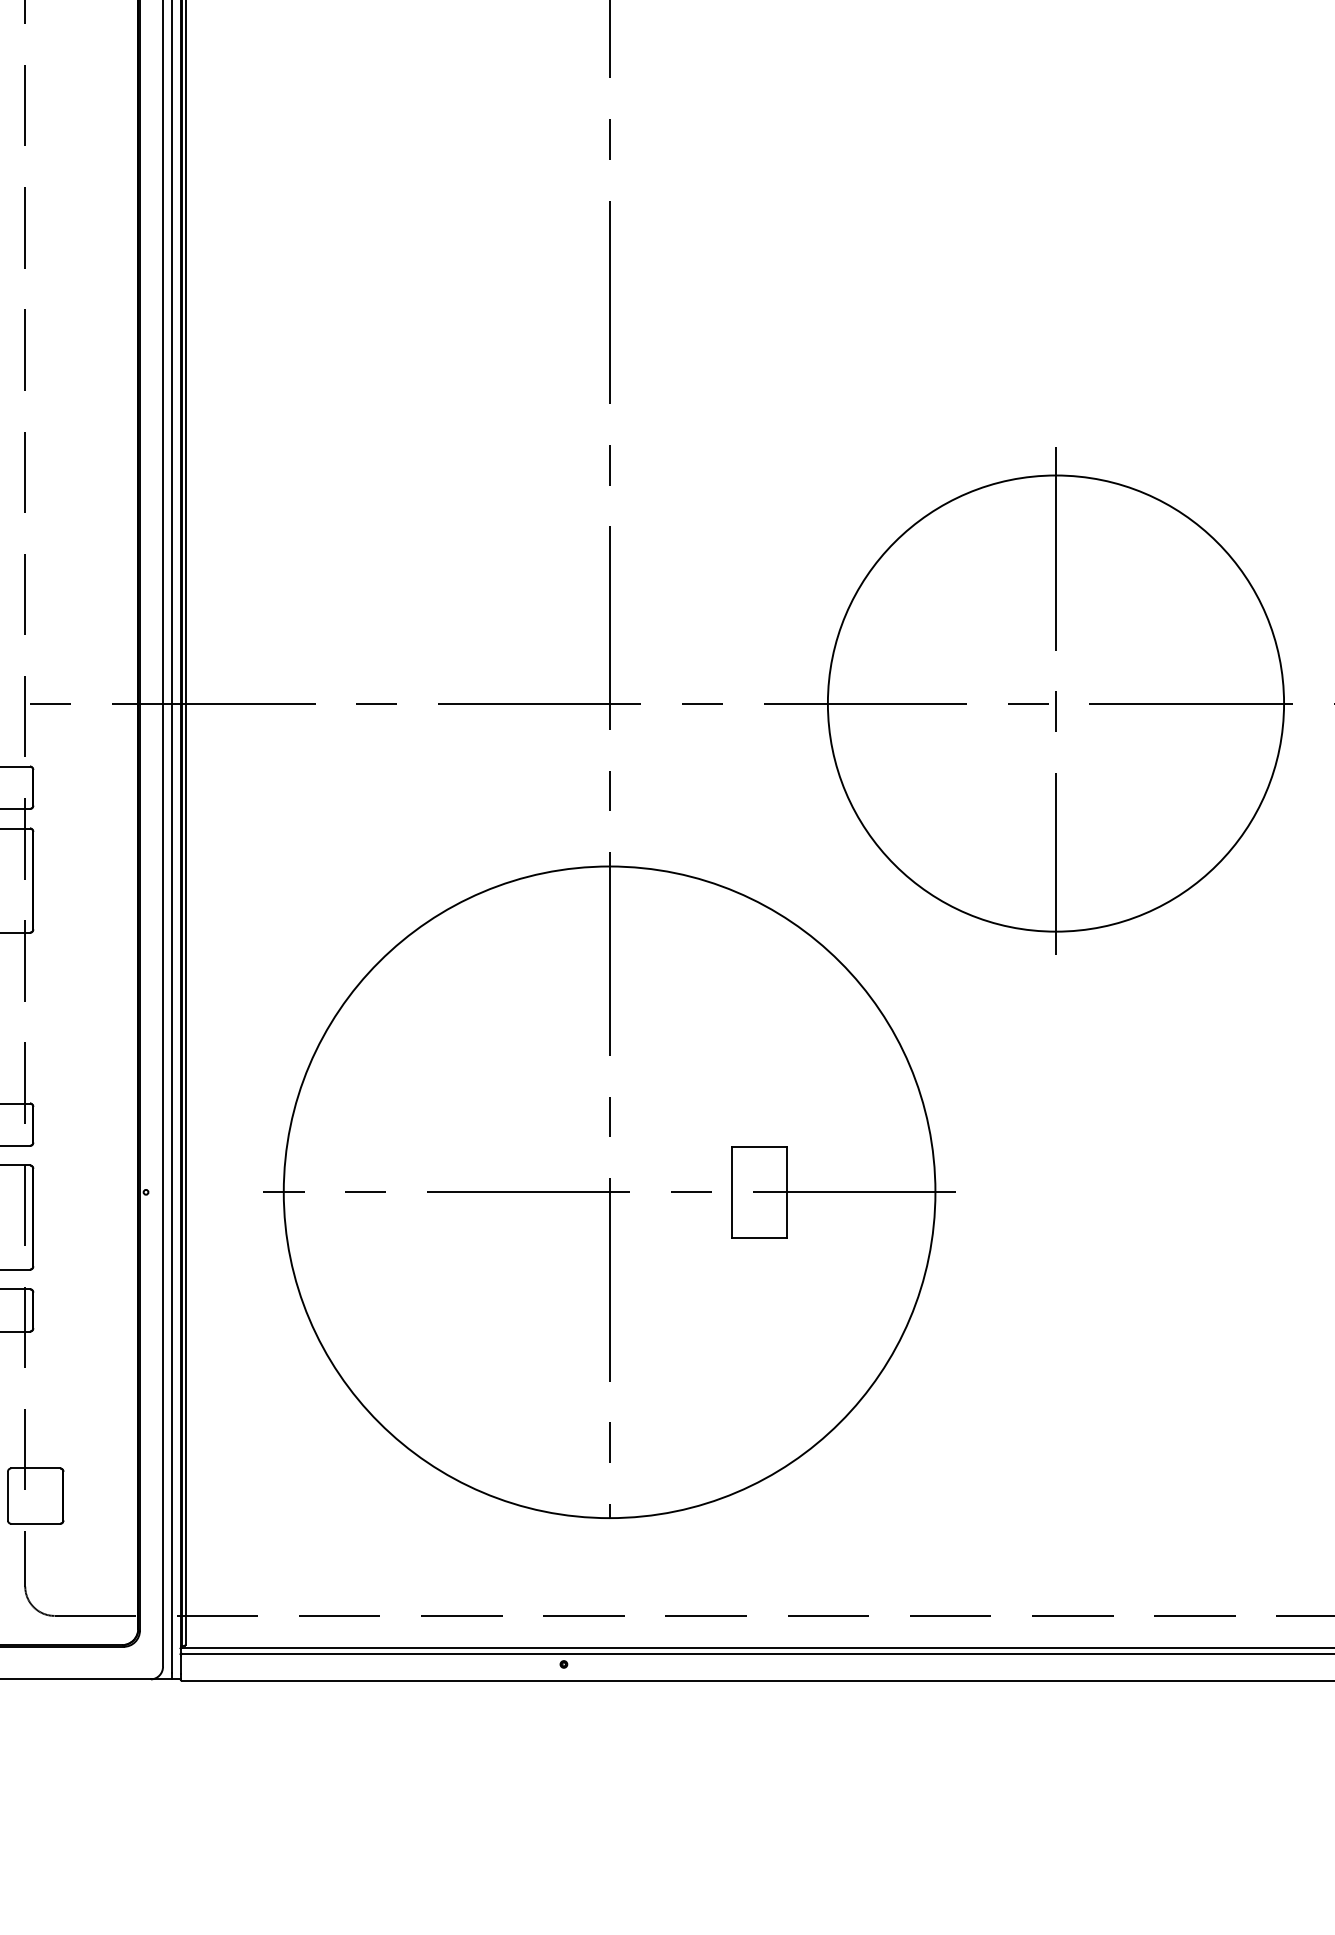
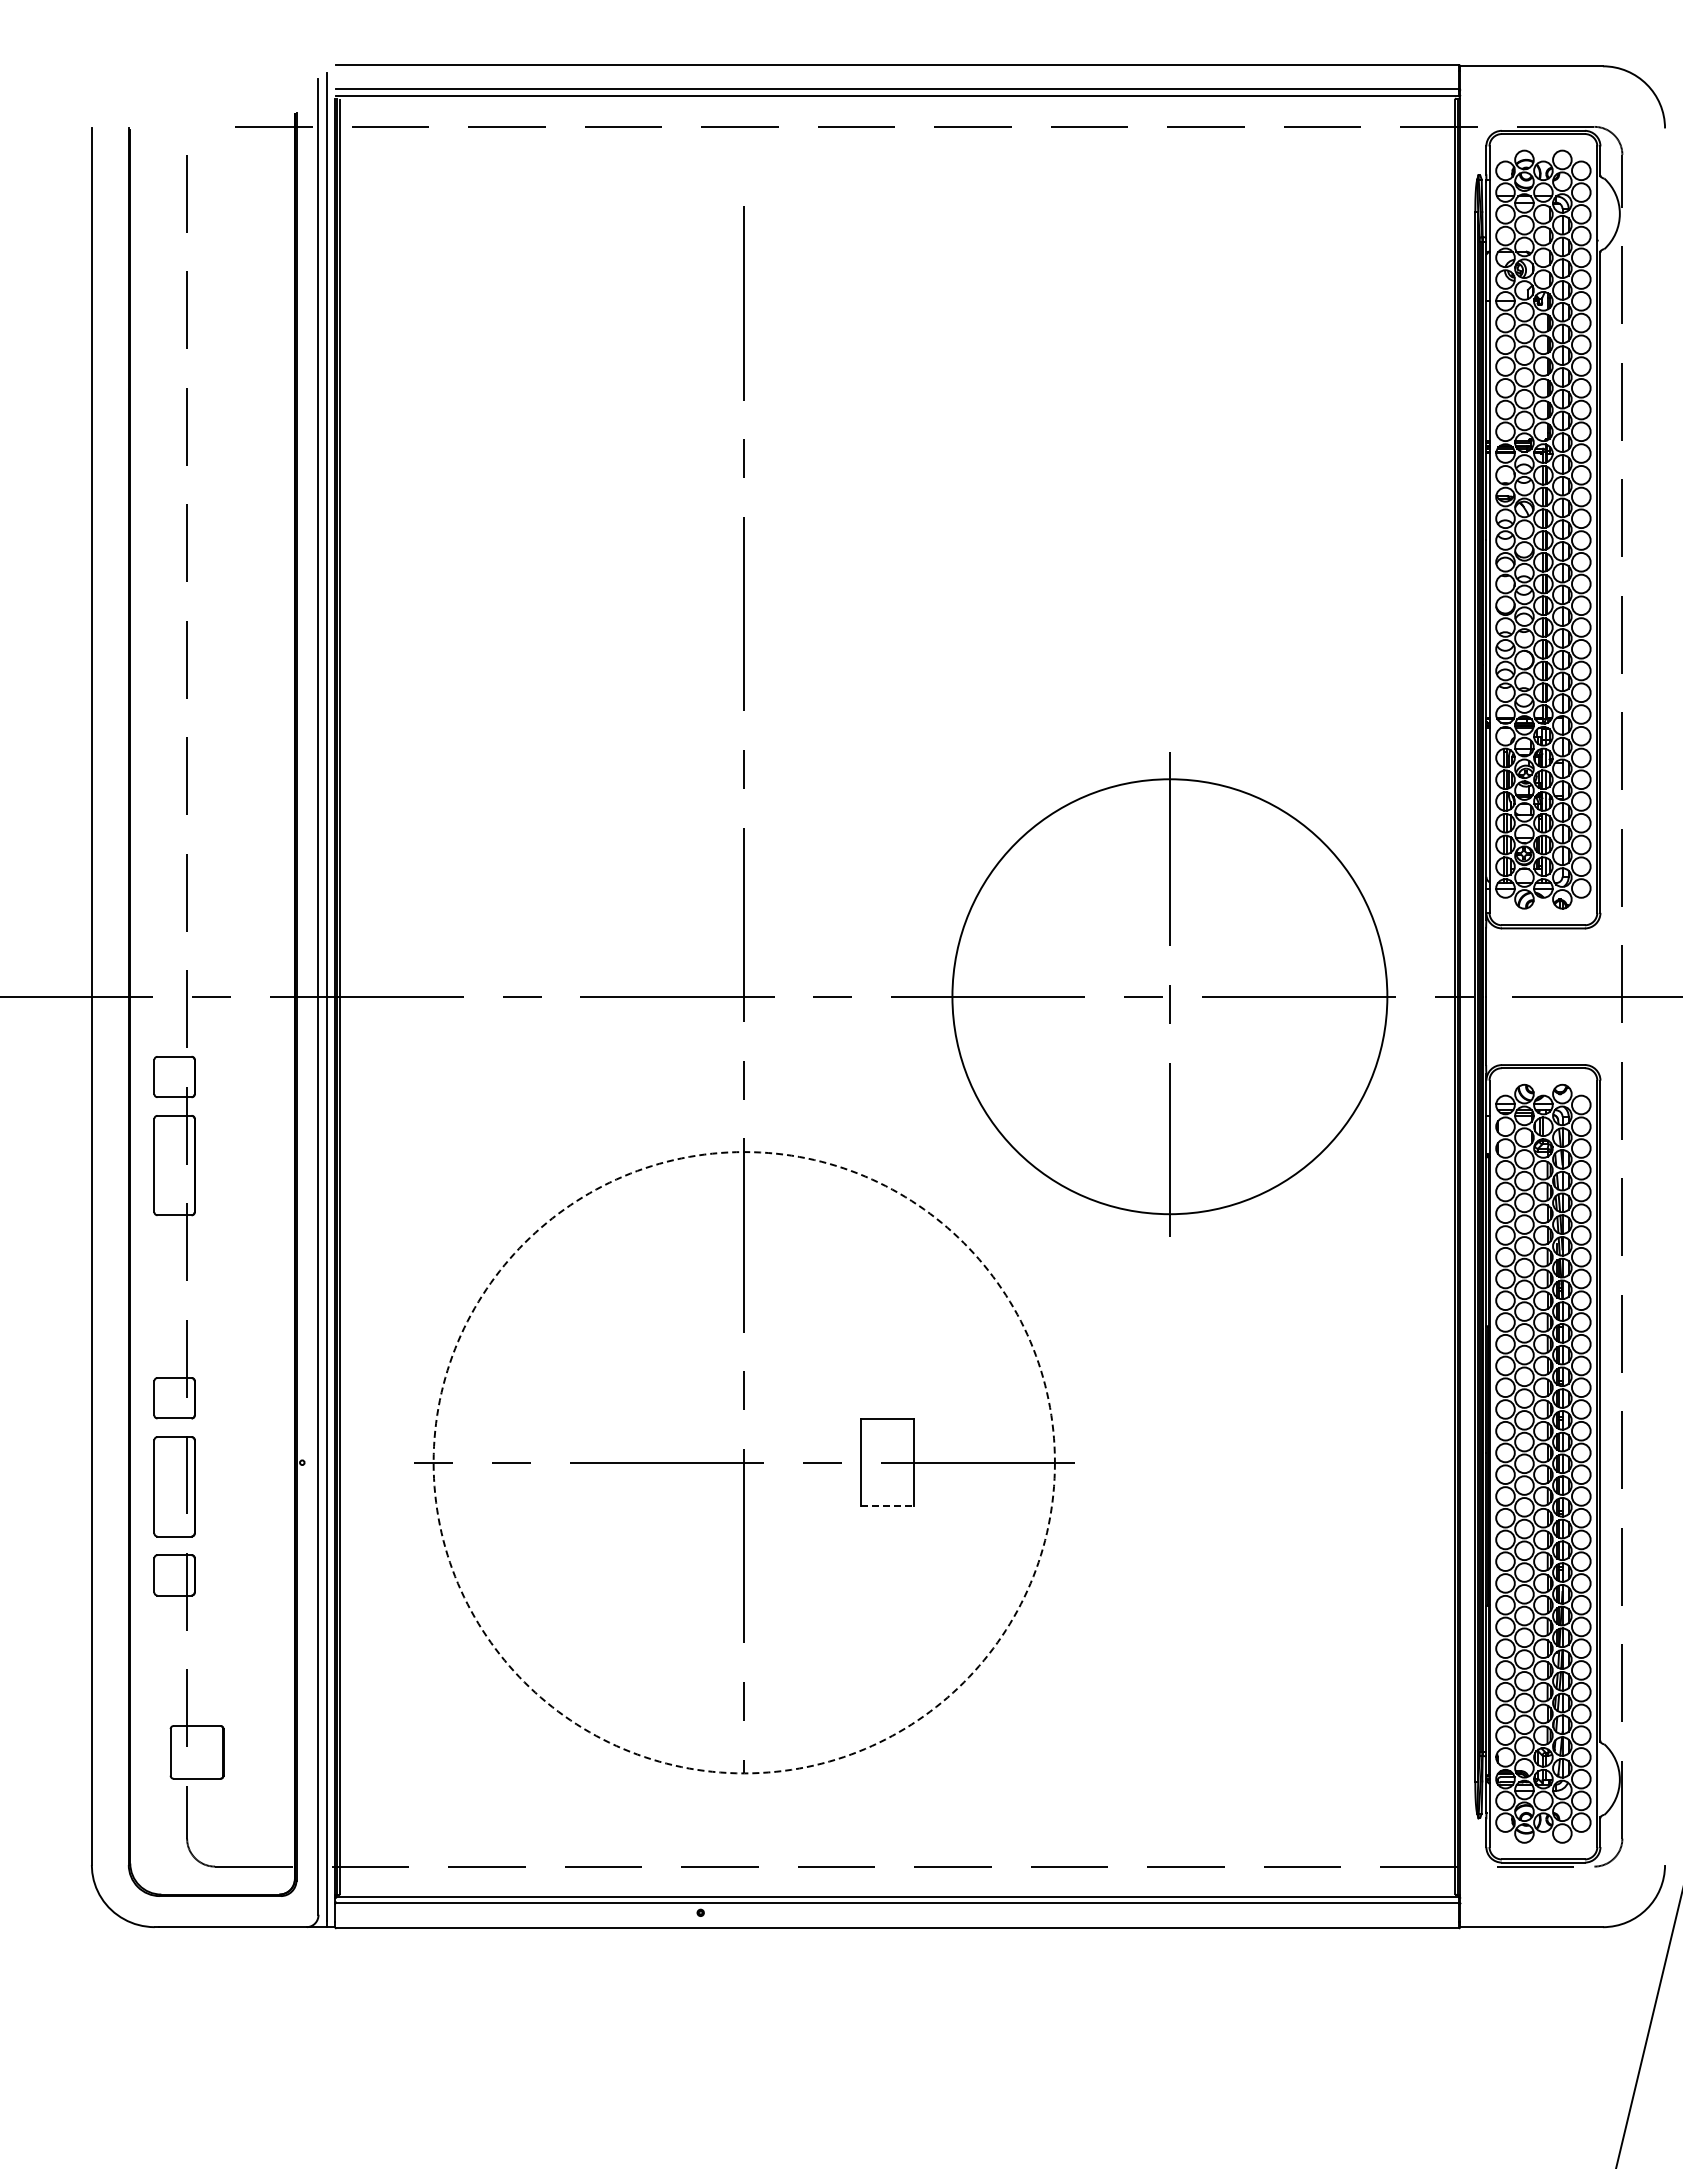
circle: (608, 1192) -> (743, 1462), solid -> dashed
line: (759, 1238) -> (887, 1506), solid -> dashed

